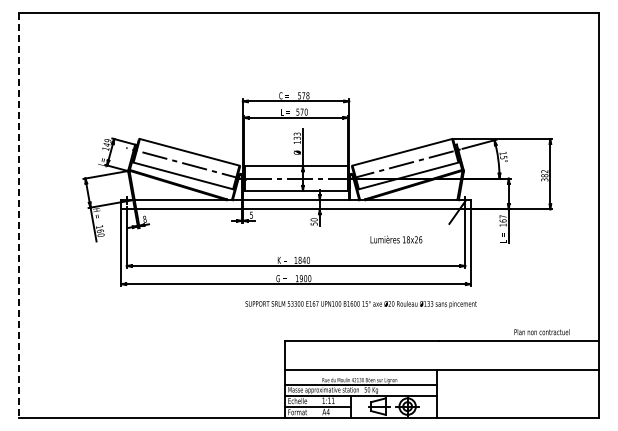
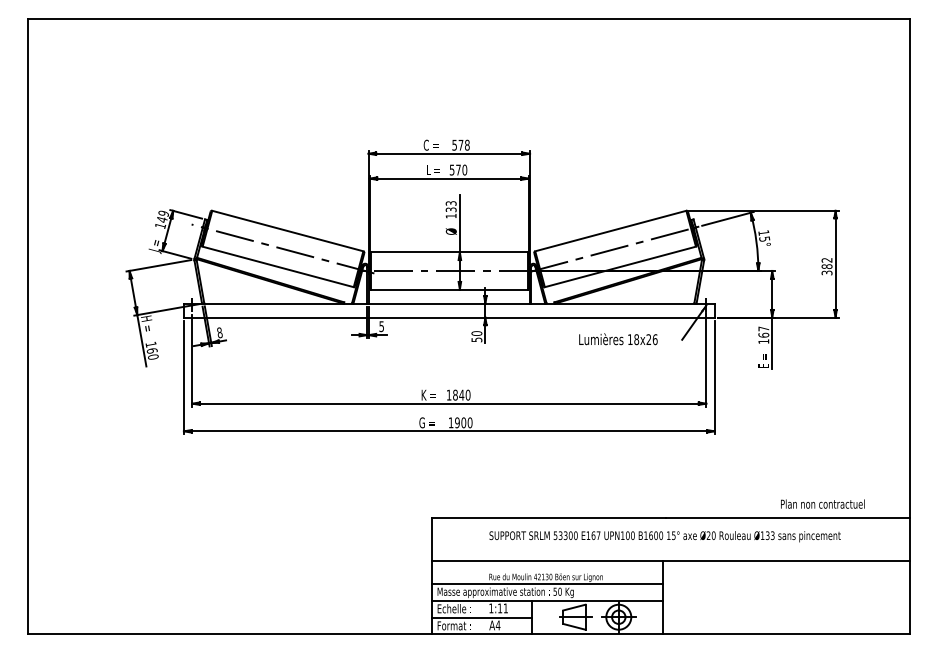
line: (18, 215) -> (27, 327), dashed -> solid
text: (396, 239) -> (618, 339), moved
text: (360, 304) -> (664, 536), moved

